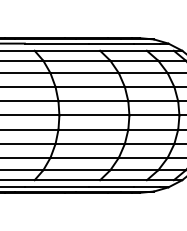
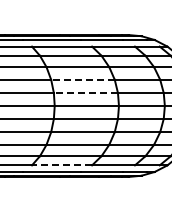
line: (90, 86) -> (83, 79), solid -> dashed
line: (92, 101) -> (85, 93), solid -> dashed
line: (66, 180) -> (61, 165), solid -> dashed

